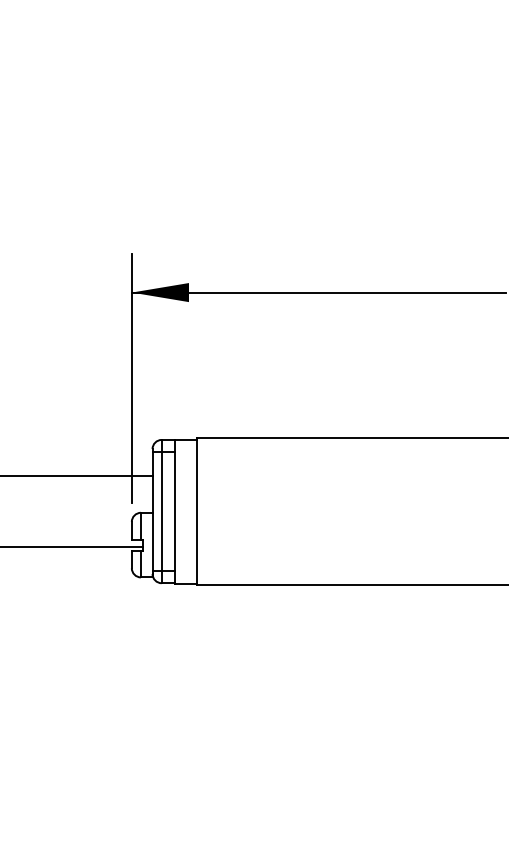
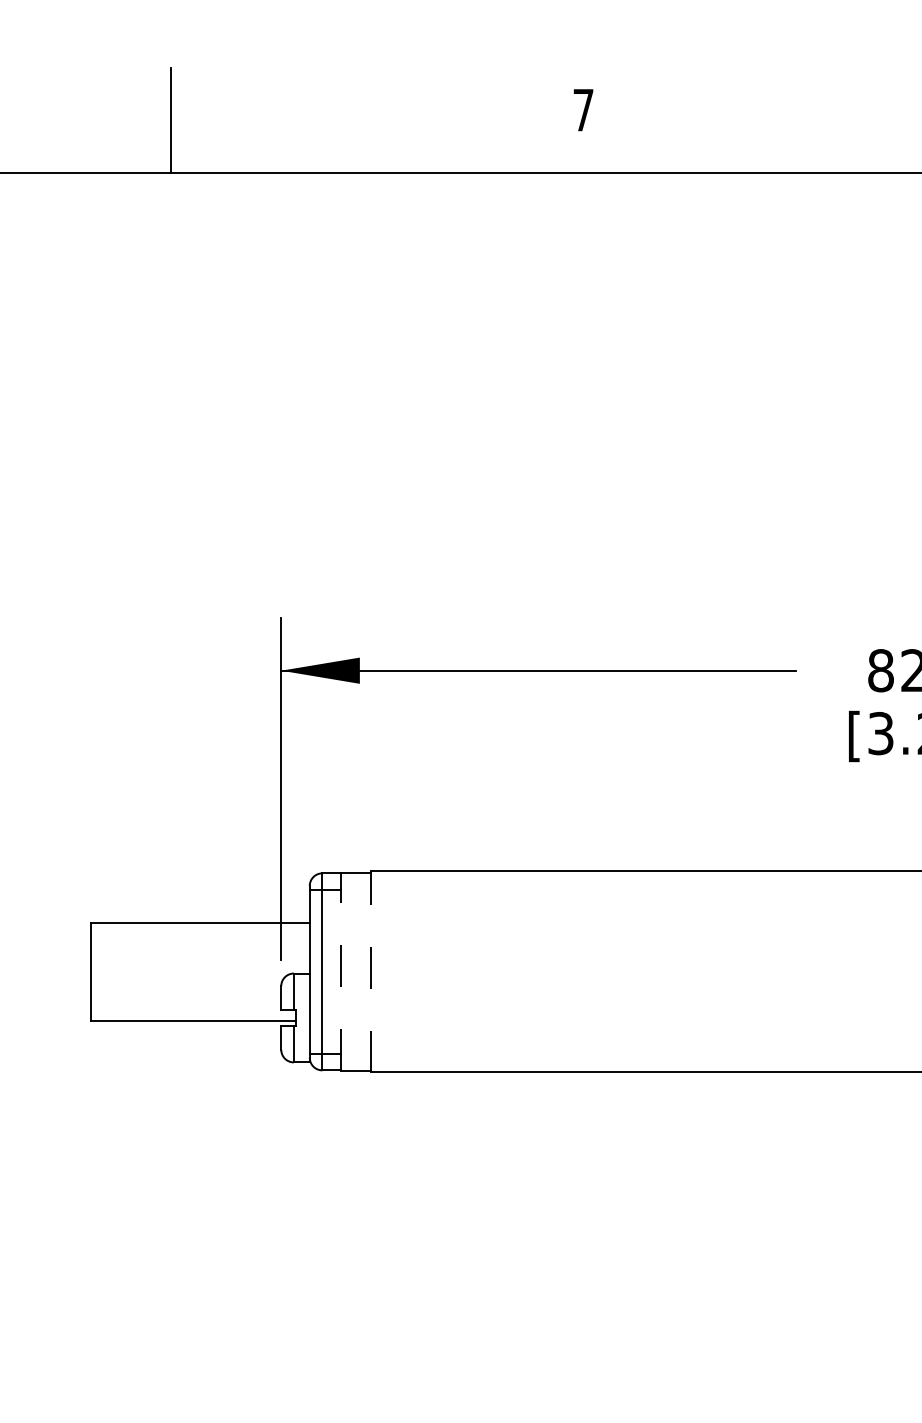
line: (175, 511) -> (341, 971), solid -> dashed
line: (196, 511) -> (370, 971), solid -> dashed

